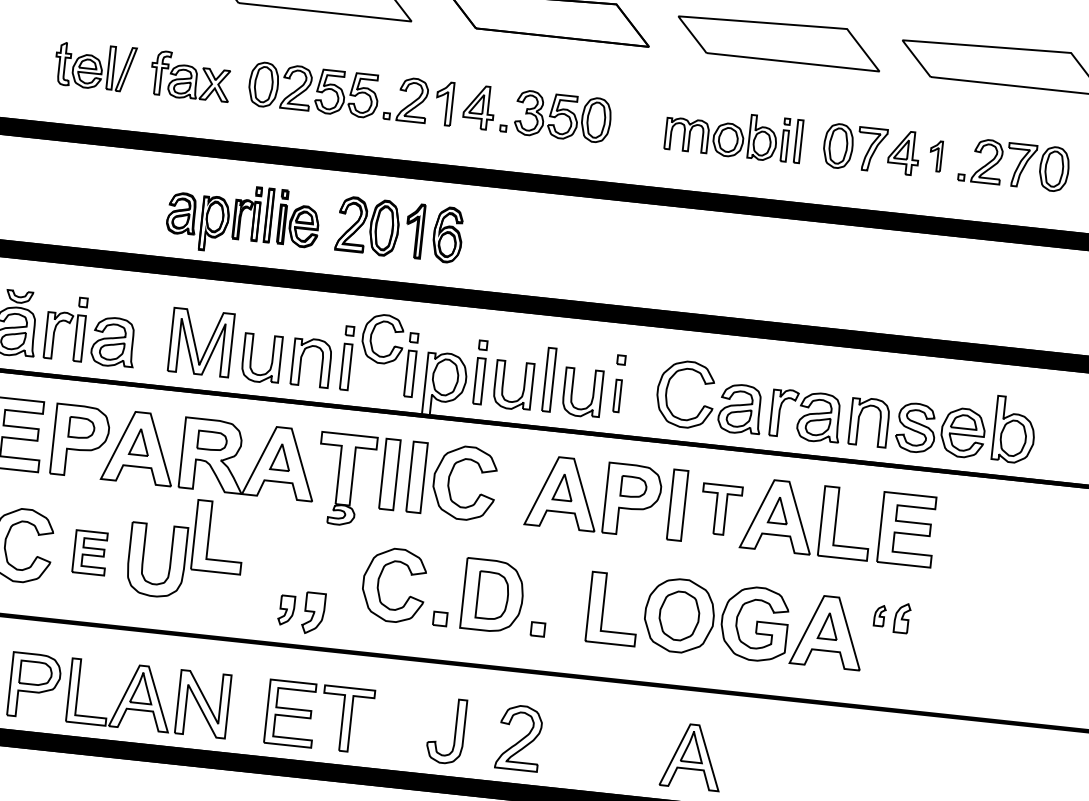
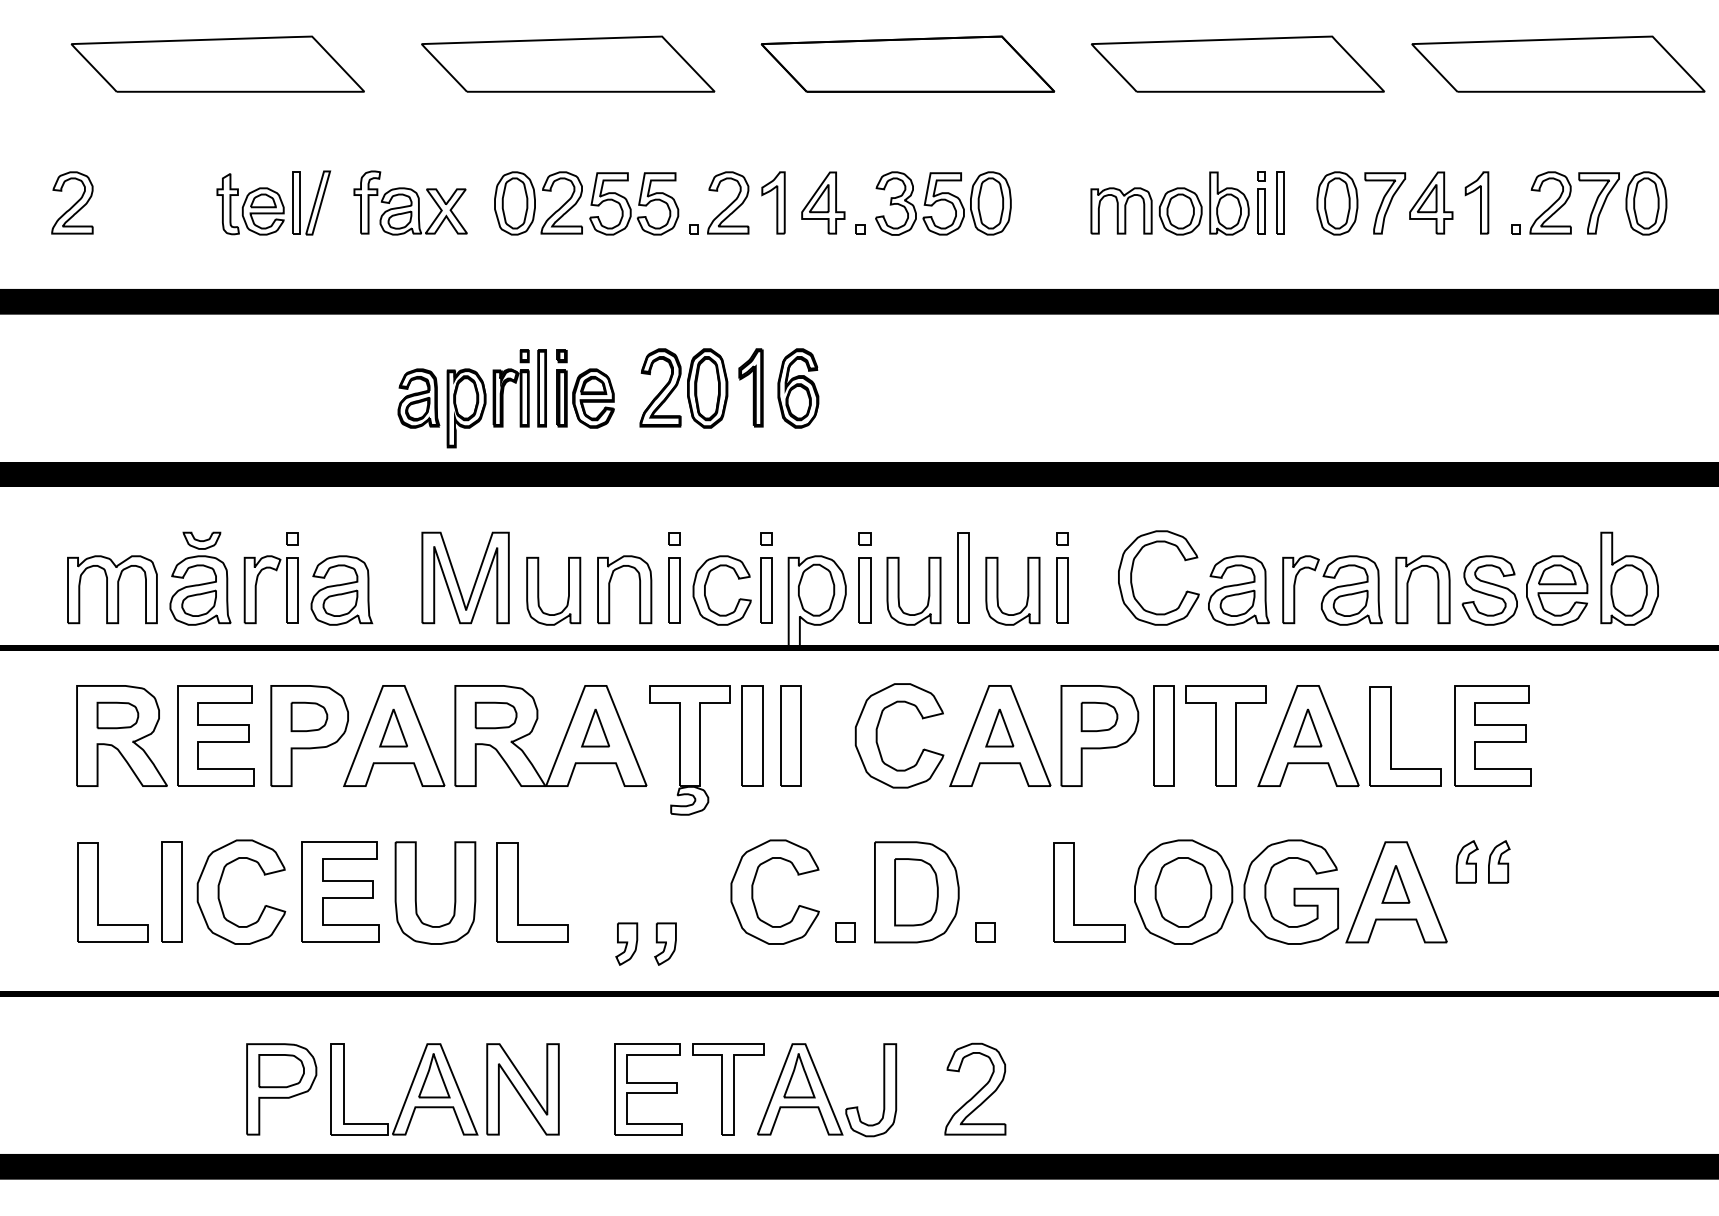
part: (935, 155) -> (1476, 202), size x1.43
part: (371, 337) -> (705, 590), moved
part: (617, 395) -> (1062, 590), size x1.43
part: (449, 481) -> (877, 735), moved
part: (720, 509) -> (1225, 735), size x1.43
part: (209, 536) -> (518, 892), moved
part: (90, 552) -> (340, 891), size x1.67
part: (313, 612) -> (665, 943), size x0.71
part: (879, 615) -> (1466, 861), size x1.43
part: (692, 756) -> (800, 1089), moved

